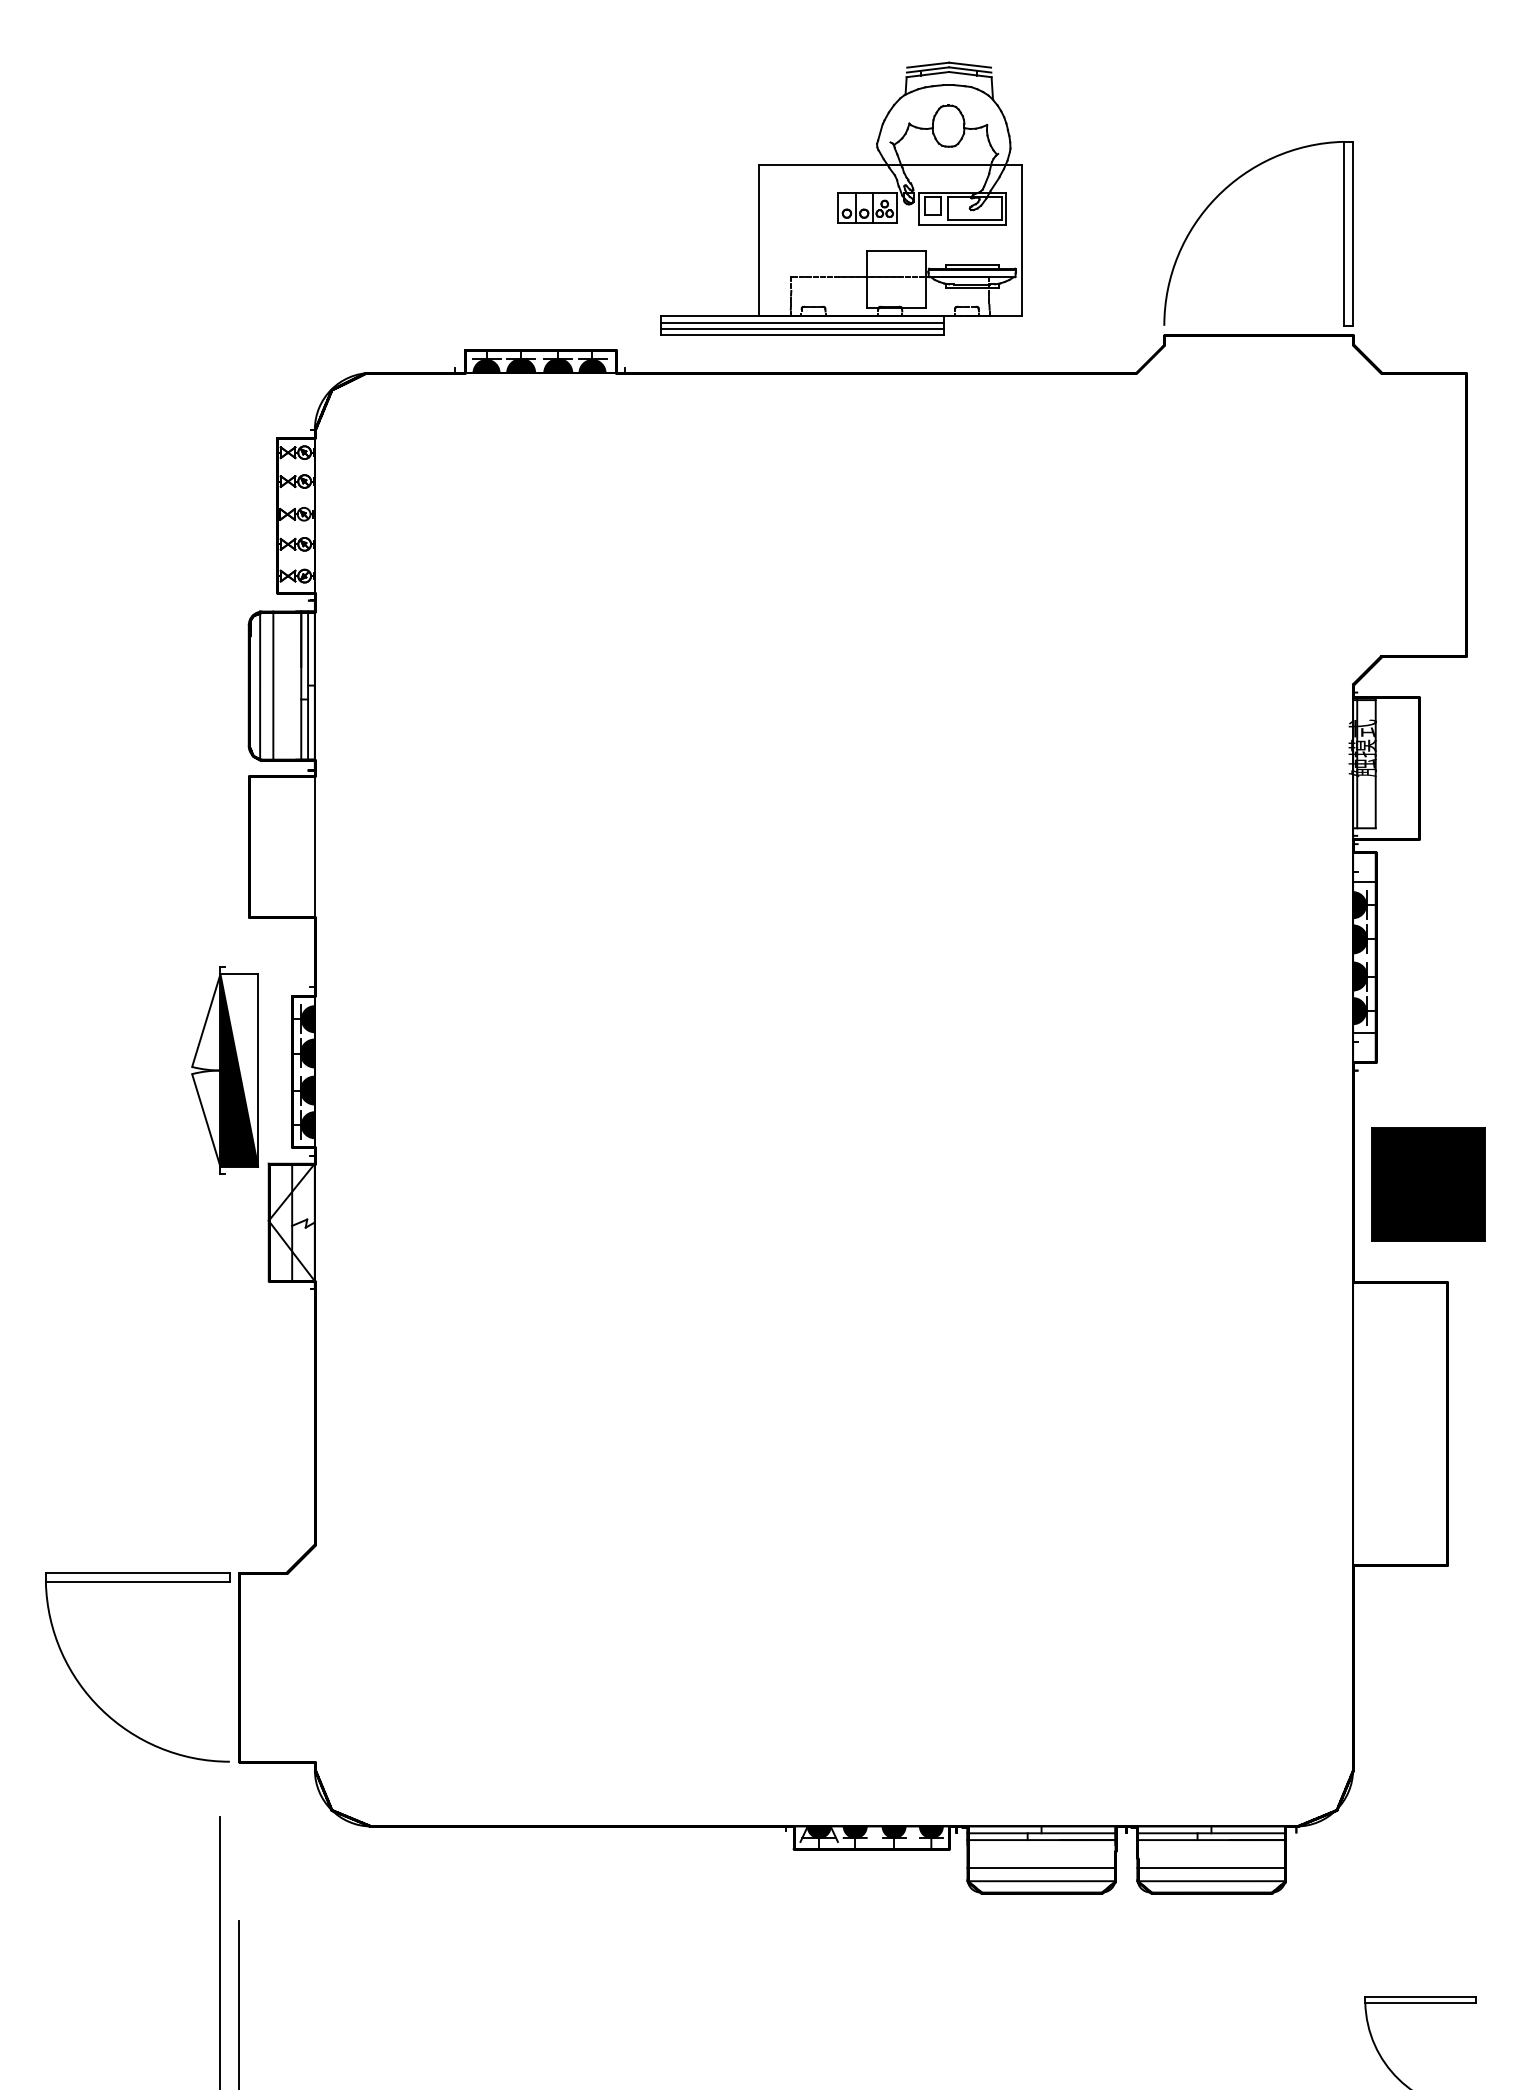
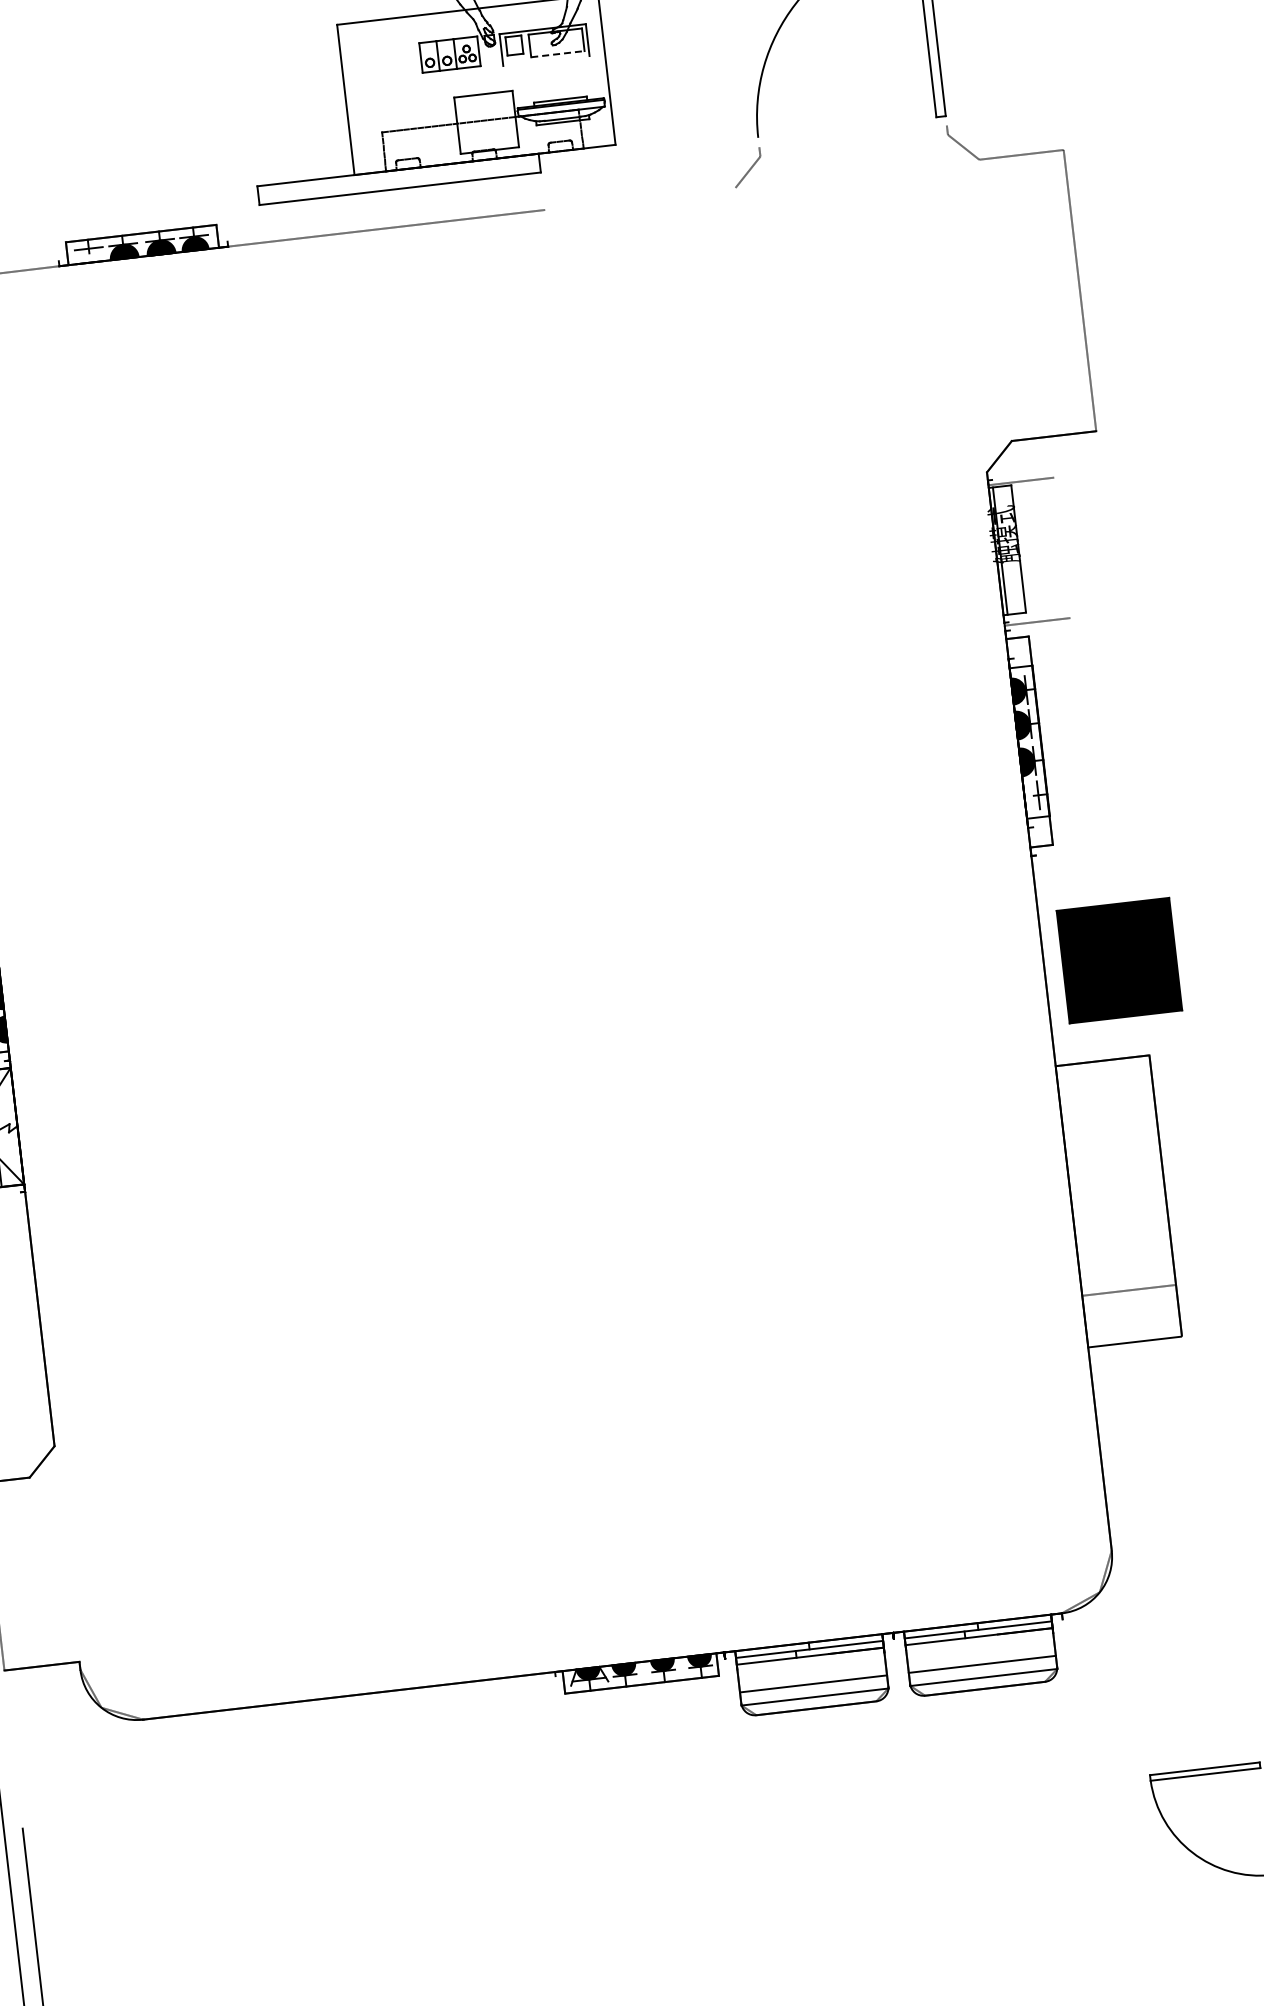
line: (974, 219) -> (557, 54), solid -> dashed
line: (962, 225) -> (546, 61), removed
line: (802, 322) -> (398, 176), removed
line: (802, 328) -> (399, 182), removed
line: (1258, 335) -> (852, 136), removed
fill: (486, 366) -> (89, 256), removed
line: (1039, 373) -> (639, 199), removed
line: (1419, 767) -> (1062, 547), removed
fill: (1360, 1011) -> (1031, 796), removed
line: (1400, 1565) -> (1129, 1290), moved

